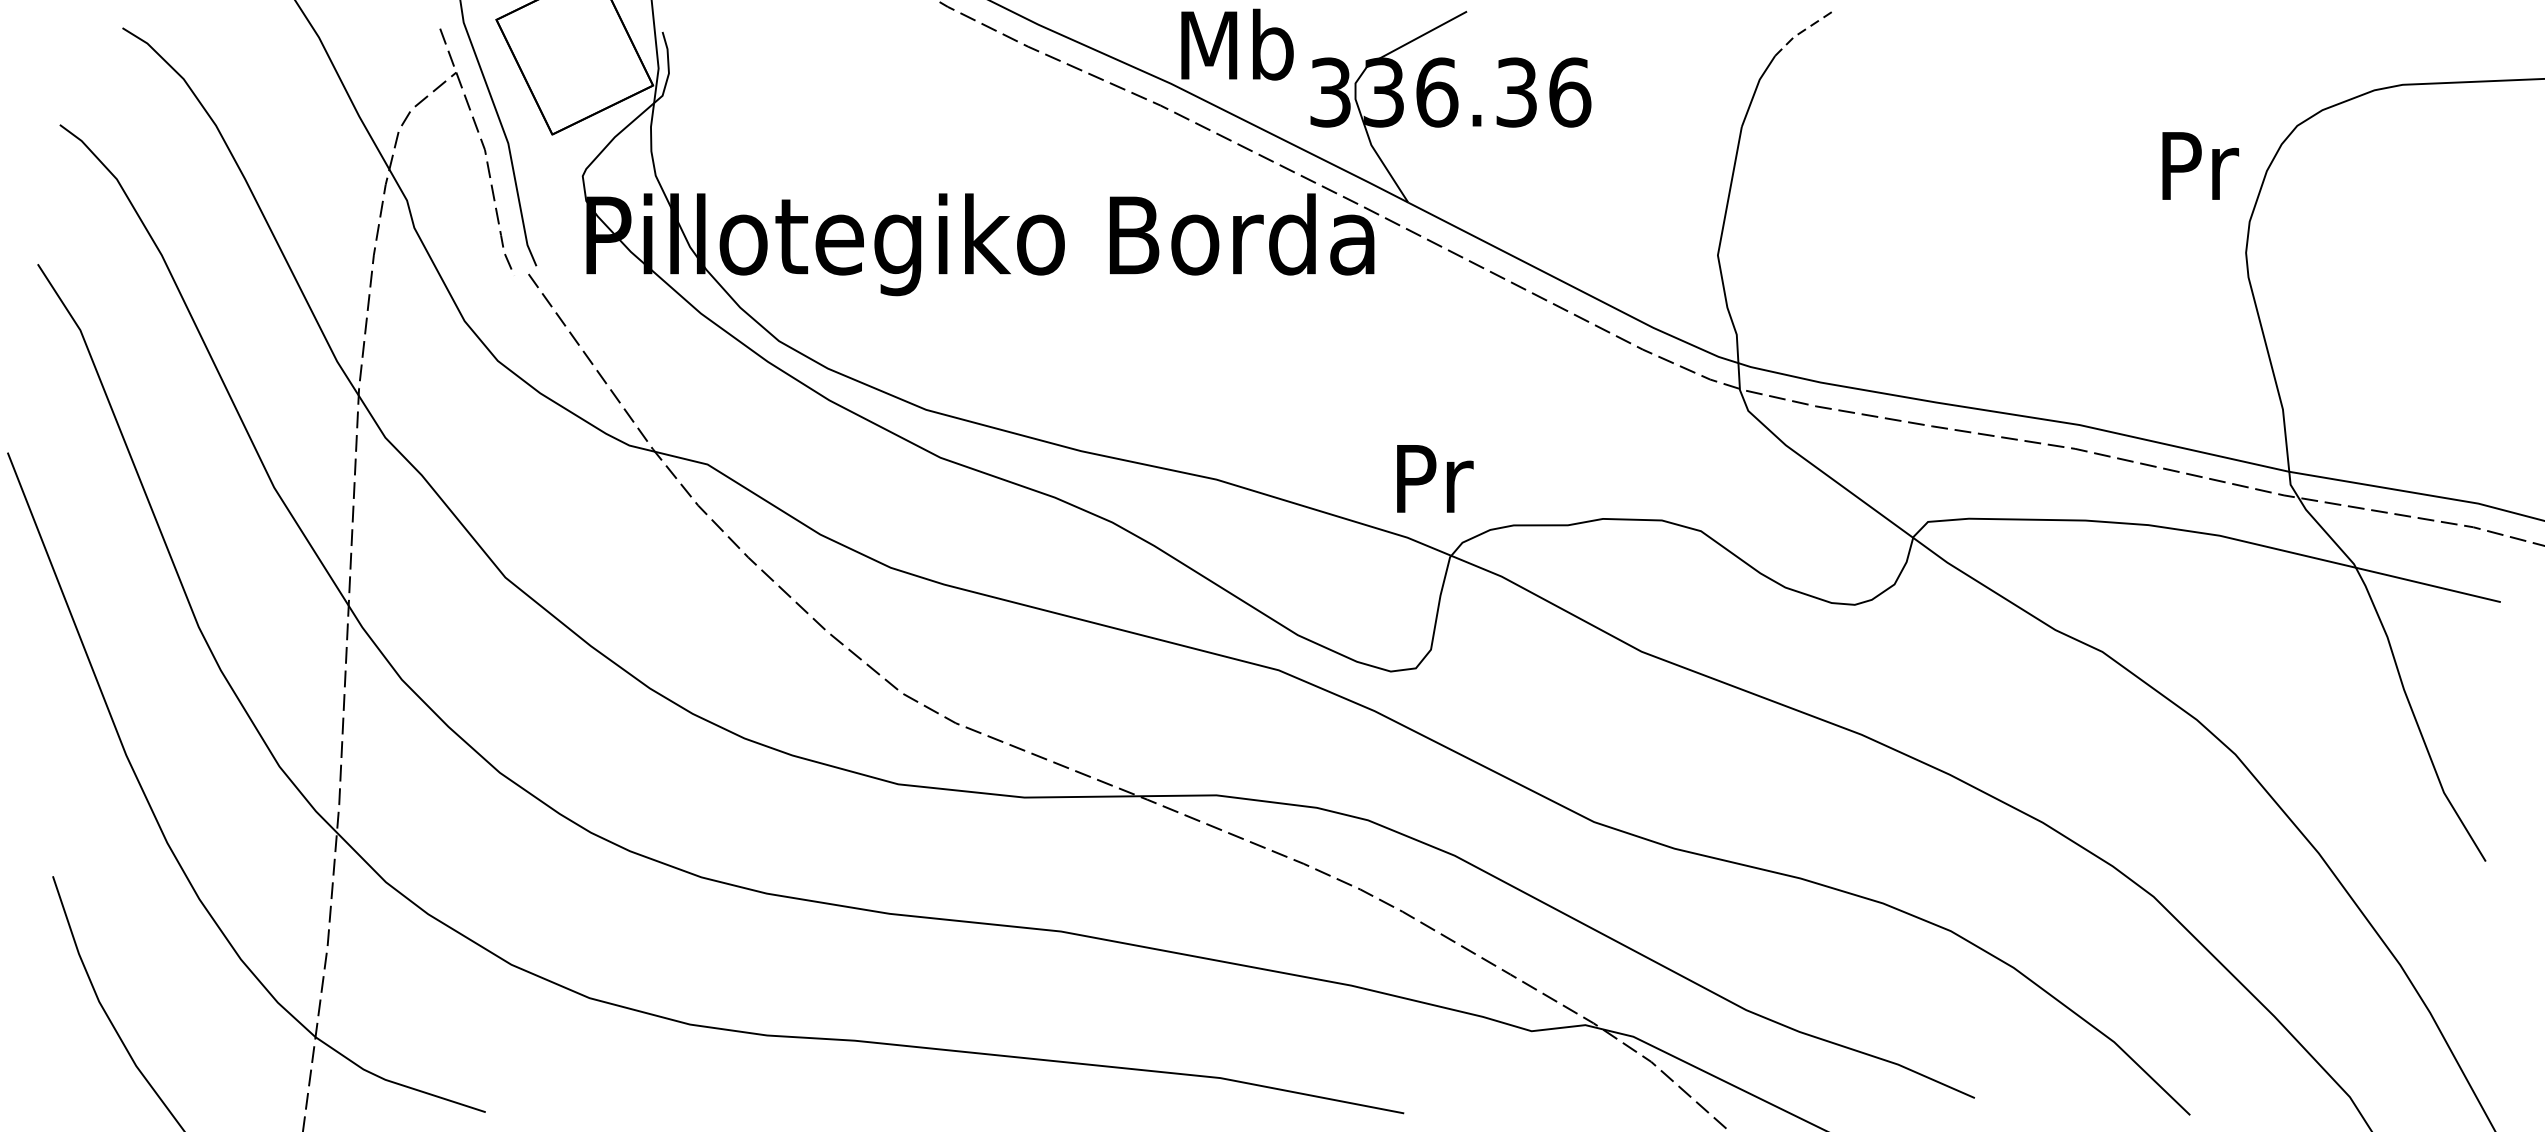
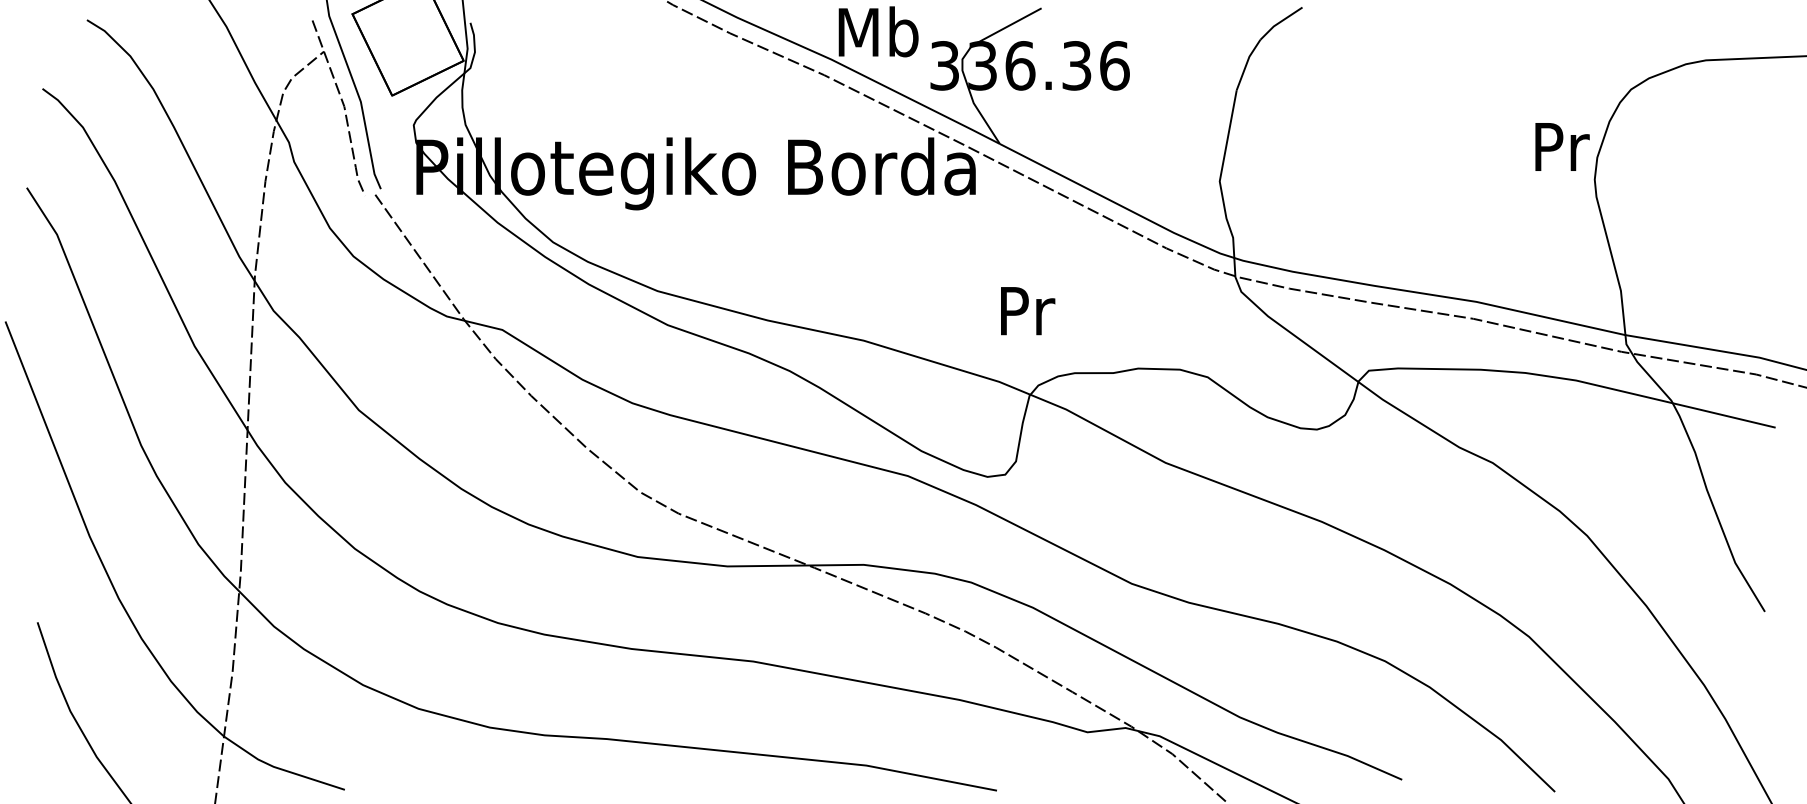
line: (1803, 31) -> (1280, 22), dashed -> solid
text: (2200, 165) -> (1562, 146), moved
text: (1435, 479) -> (1028, 311), moved

